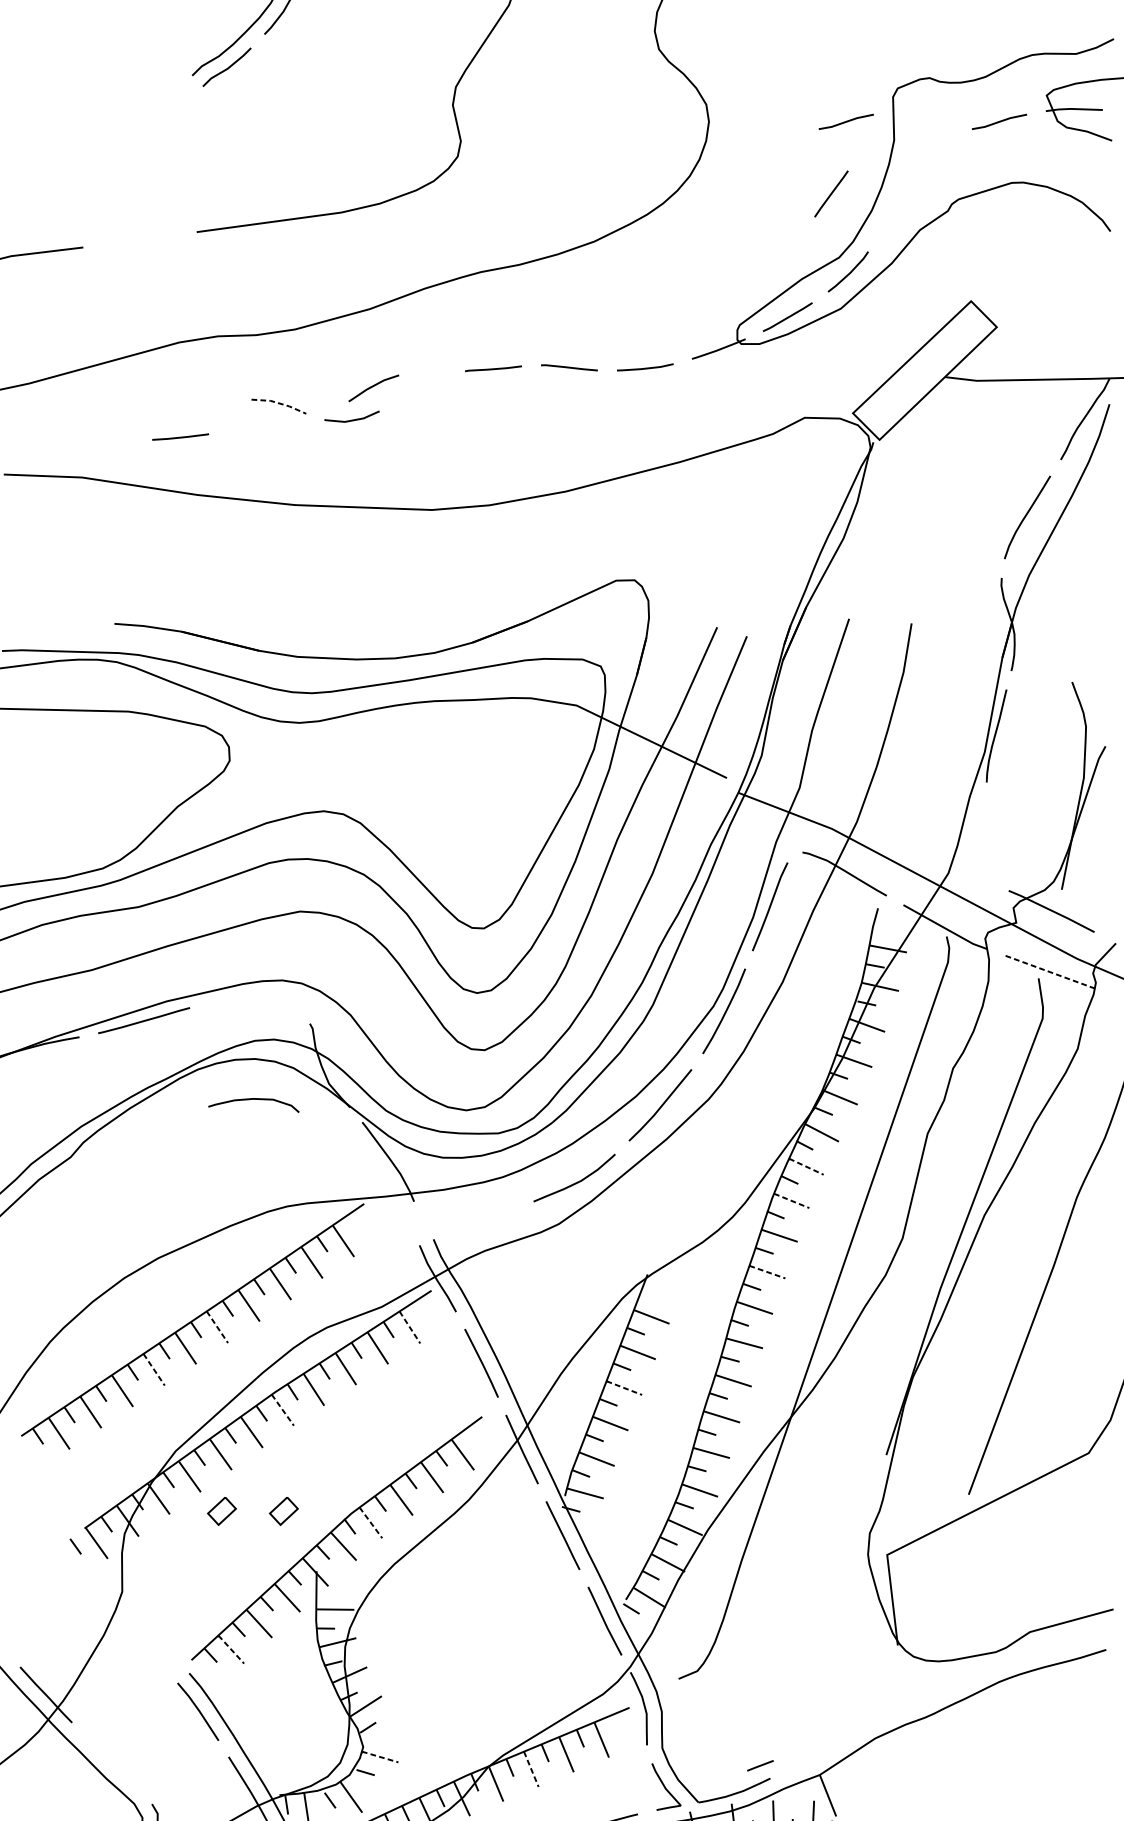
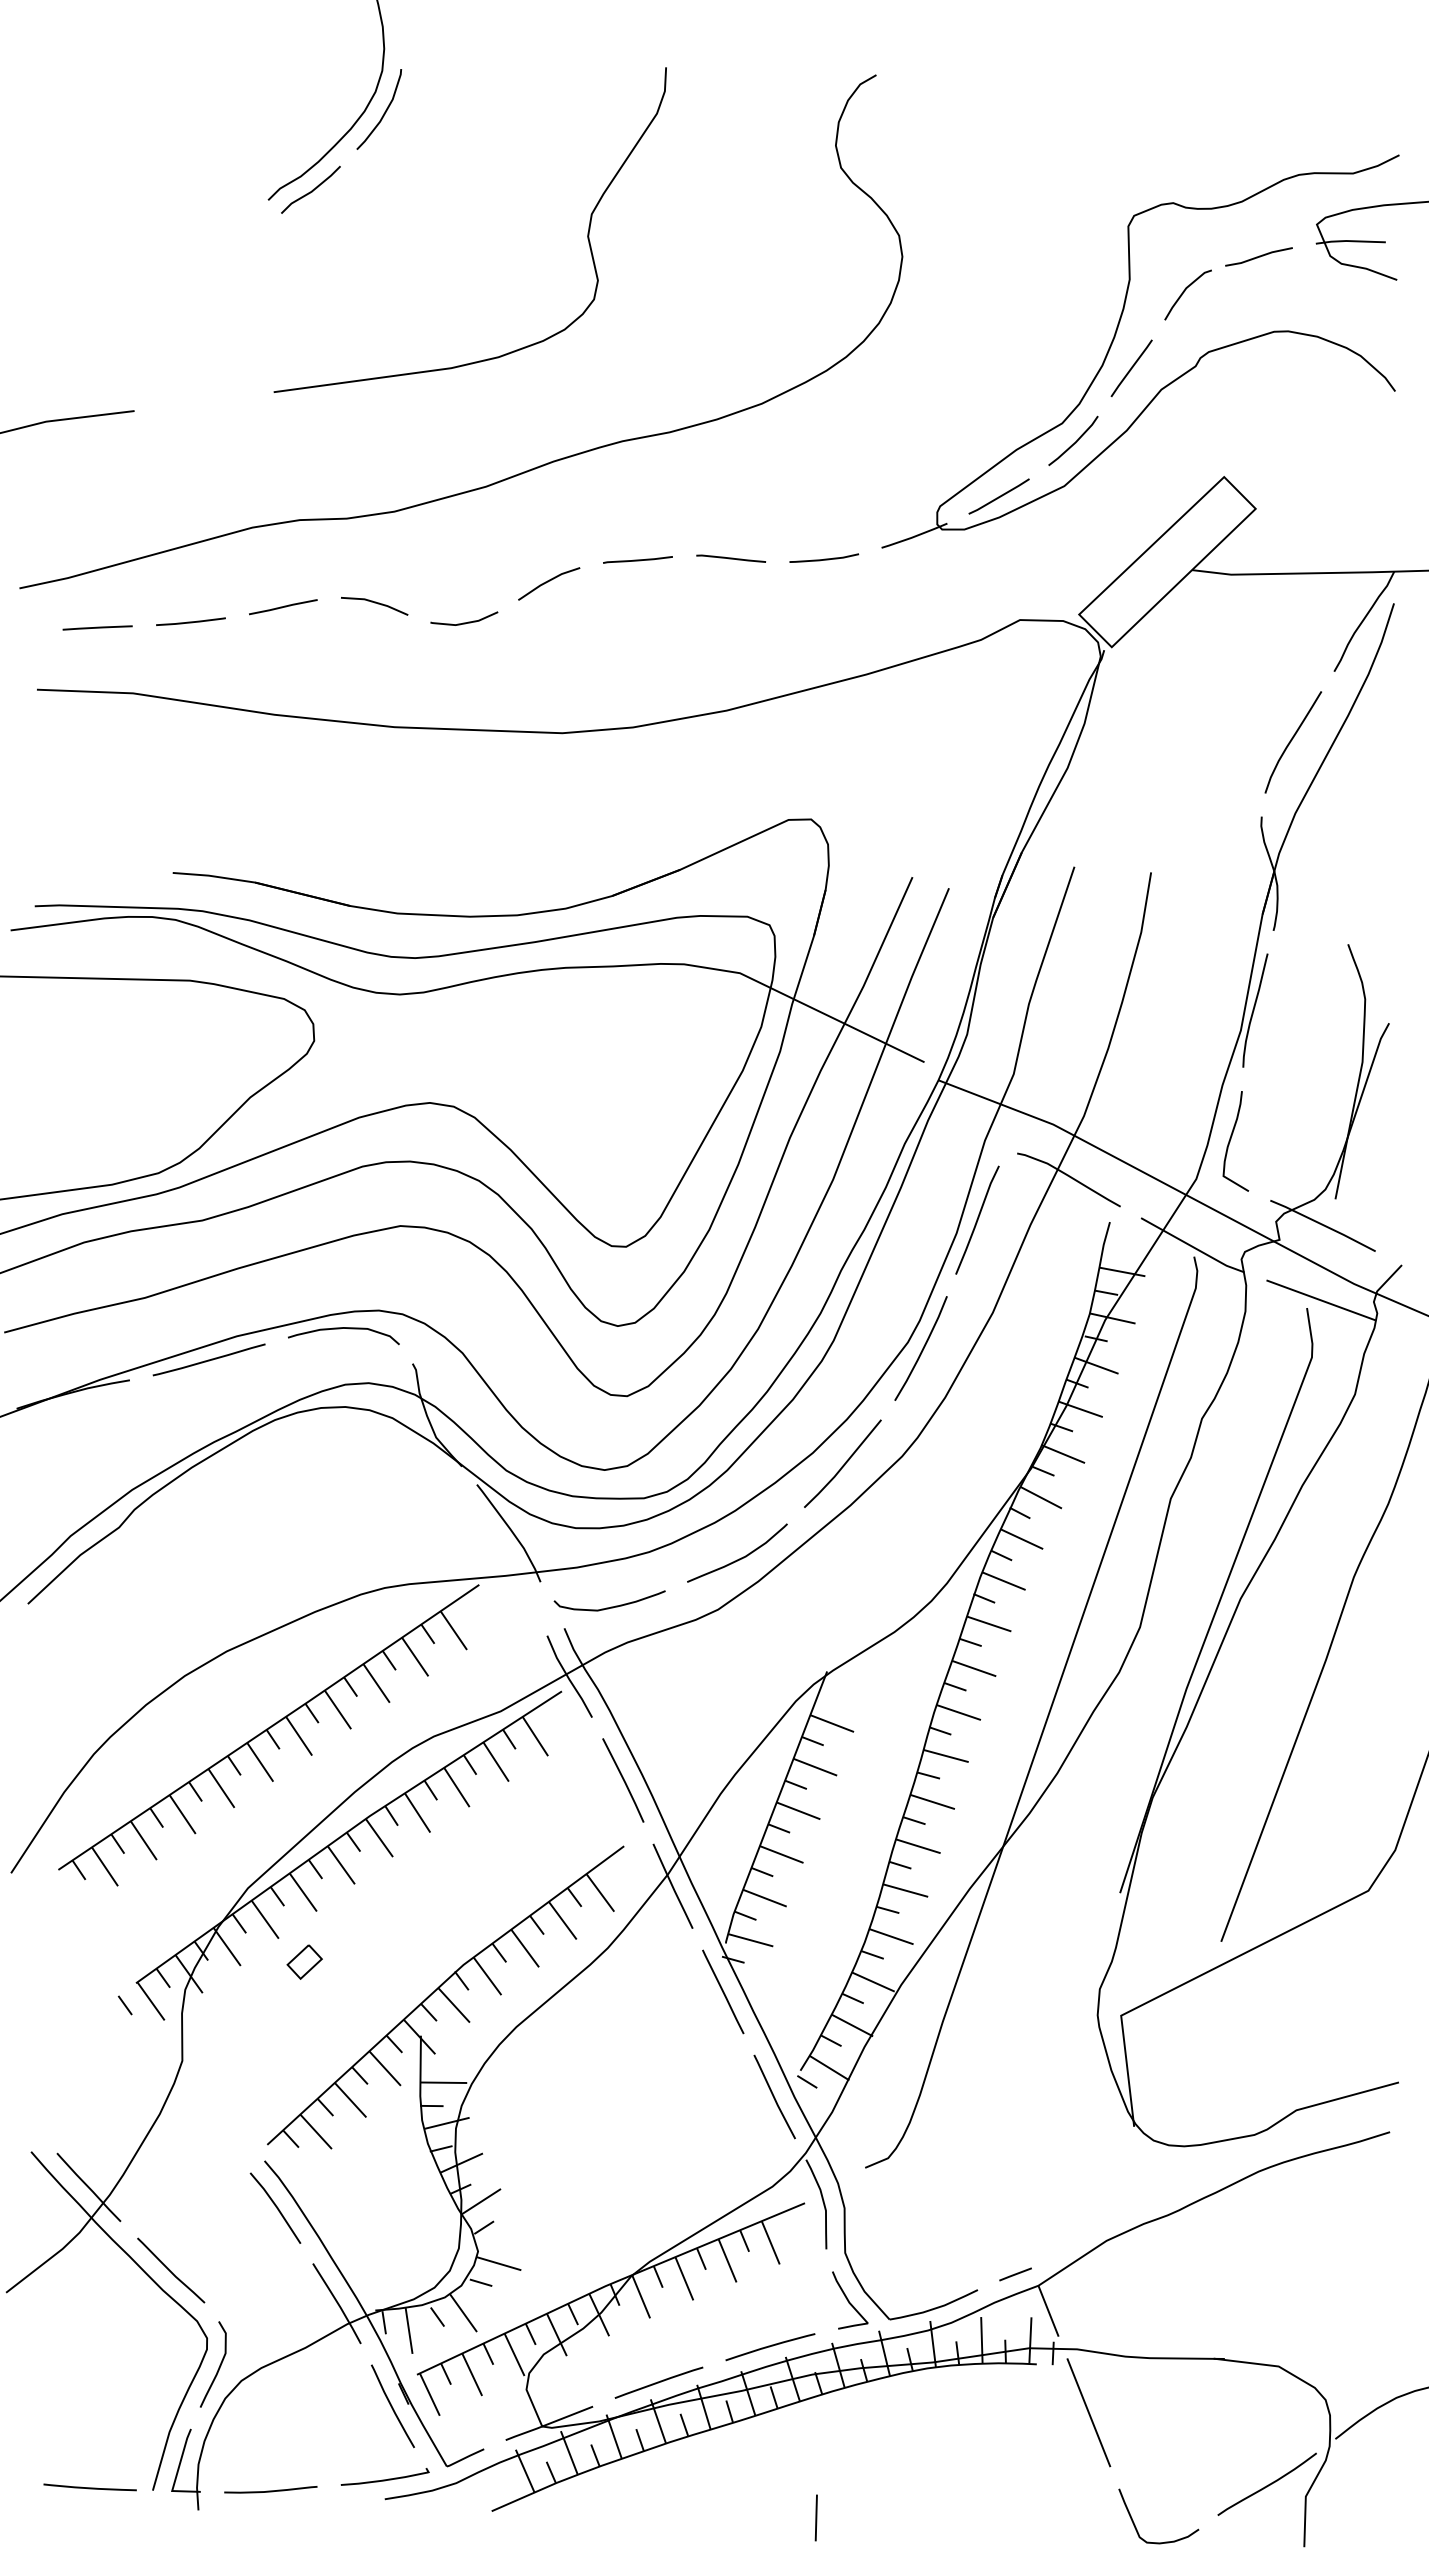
curve: (845, 121) -> (1070, 256), removed
line: (939, 150) -> (1185, 291), added
line: (831, 193) -> (1131, 367), moved
line: (373, 387) -> (548, 582), moved
line: (280, 403) -> (376, 602), dashed -> solid
line: (204, 407) -> (283, 607), added
line: (53, 423) -> (97, 627), added
line: (180, 436) -> (190, 621), moved
curve: (977, 841) -> (1231, 1139), added
line: (1051, 972) -> (1322, 1300), dashed -> solid
curve: (251, 1100) -> (340, 1329), moved
line: (806, 1166) -> (1021, 1539), dashed -> solid
line: (792, 1201) -> (1004, 1581), dashed -> solid
curve: (471, 1221) -> (610, 1606), added
line: (766, 1272) -> (973, 1668), dashed -> solid
line: (217, 1327) -> (299, 1736), dashed -> solid
line: (410, 1327) -> (535, 1736), dashed -> solid
line: (154, 1369) -> (221, 1788), dashed -> solid
line: (624, 1387) -> (798, 1810), dashed -> solid
line: (282, 1410) -> (379, 1838), dashed -> solid
part: (283, 1510) -> (380, 1961), removed
line: (370, 1523) -> (487, 1976), dashed -> solid
line: (230, 1649) -> (315, 2131), dashed -> solid
line: (379, 1756) -> (498, 2263), dashed -> solid
line: (112, 1762) -> (170, 2270), added
line: (760, 1765) -> (1015, 2274), moved
line: (531, 1769) -> (684, 2279), dashed -> solid

